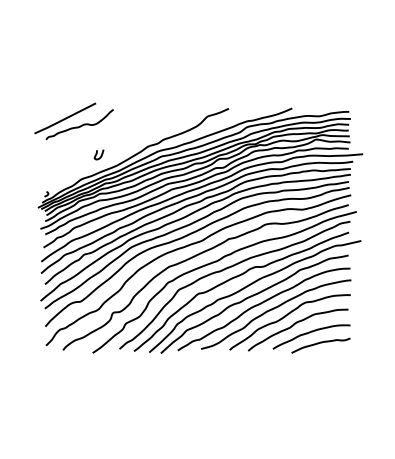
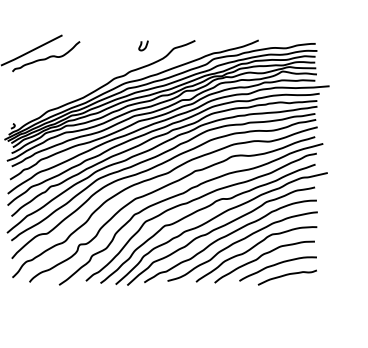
curve: (97, 154) -> (141, 45), moved

